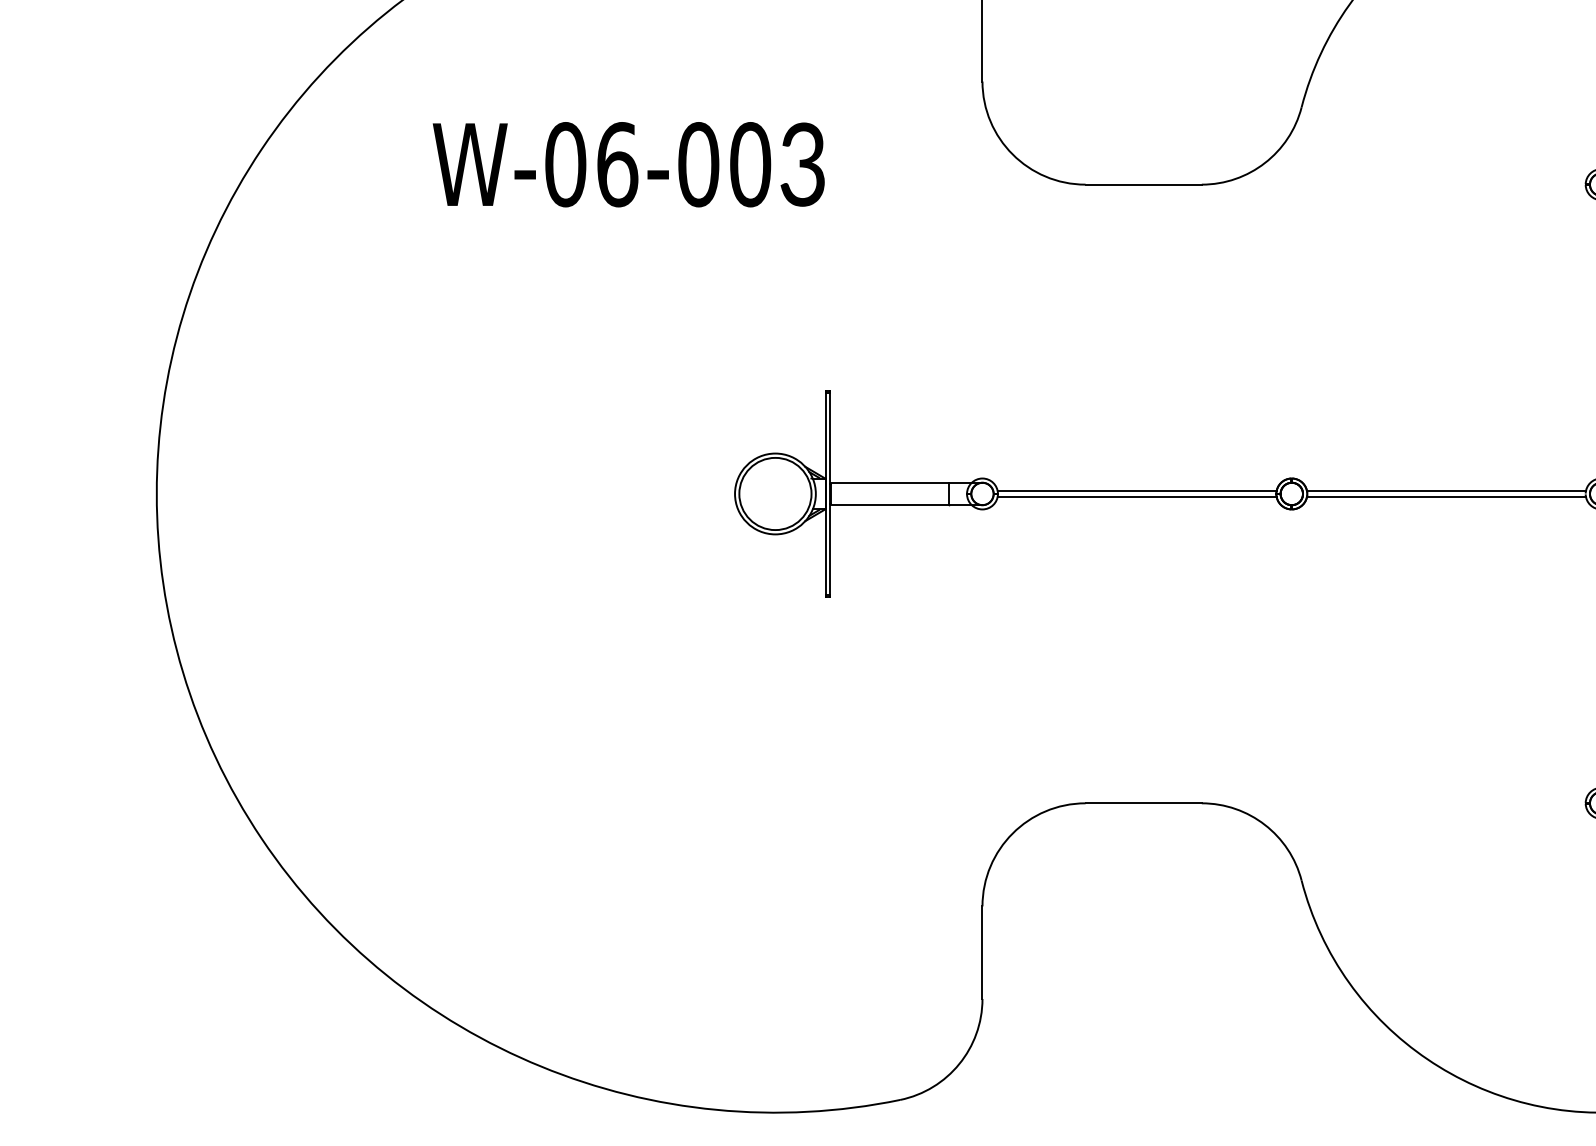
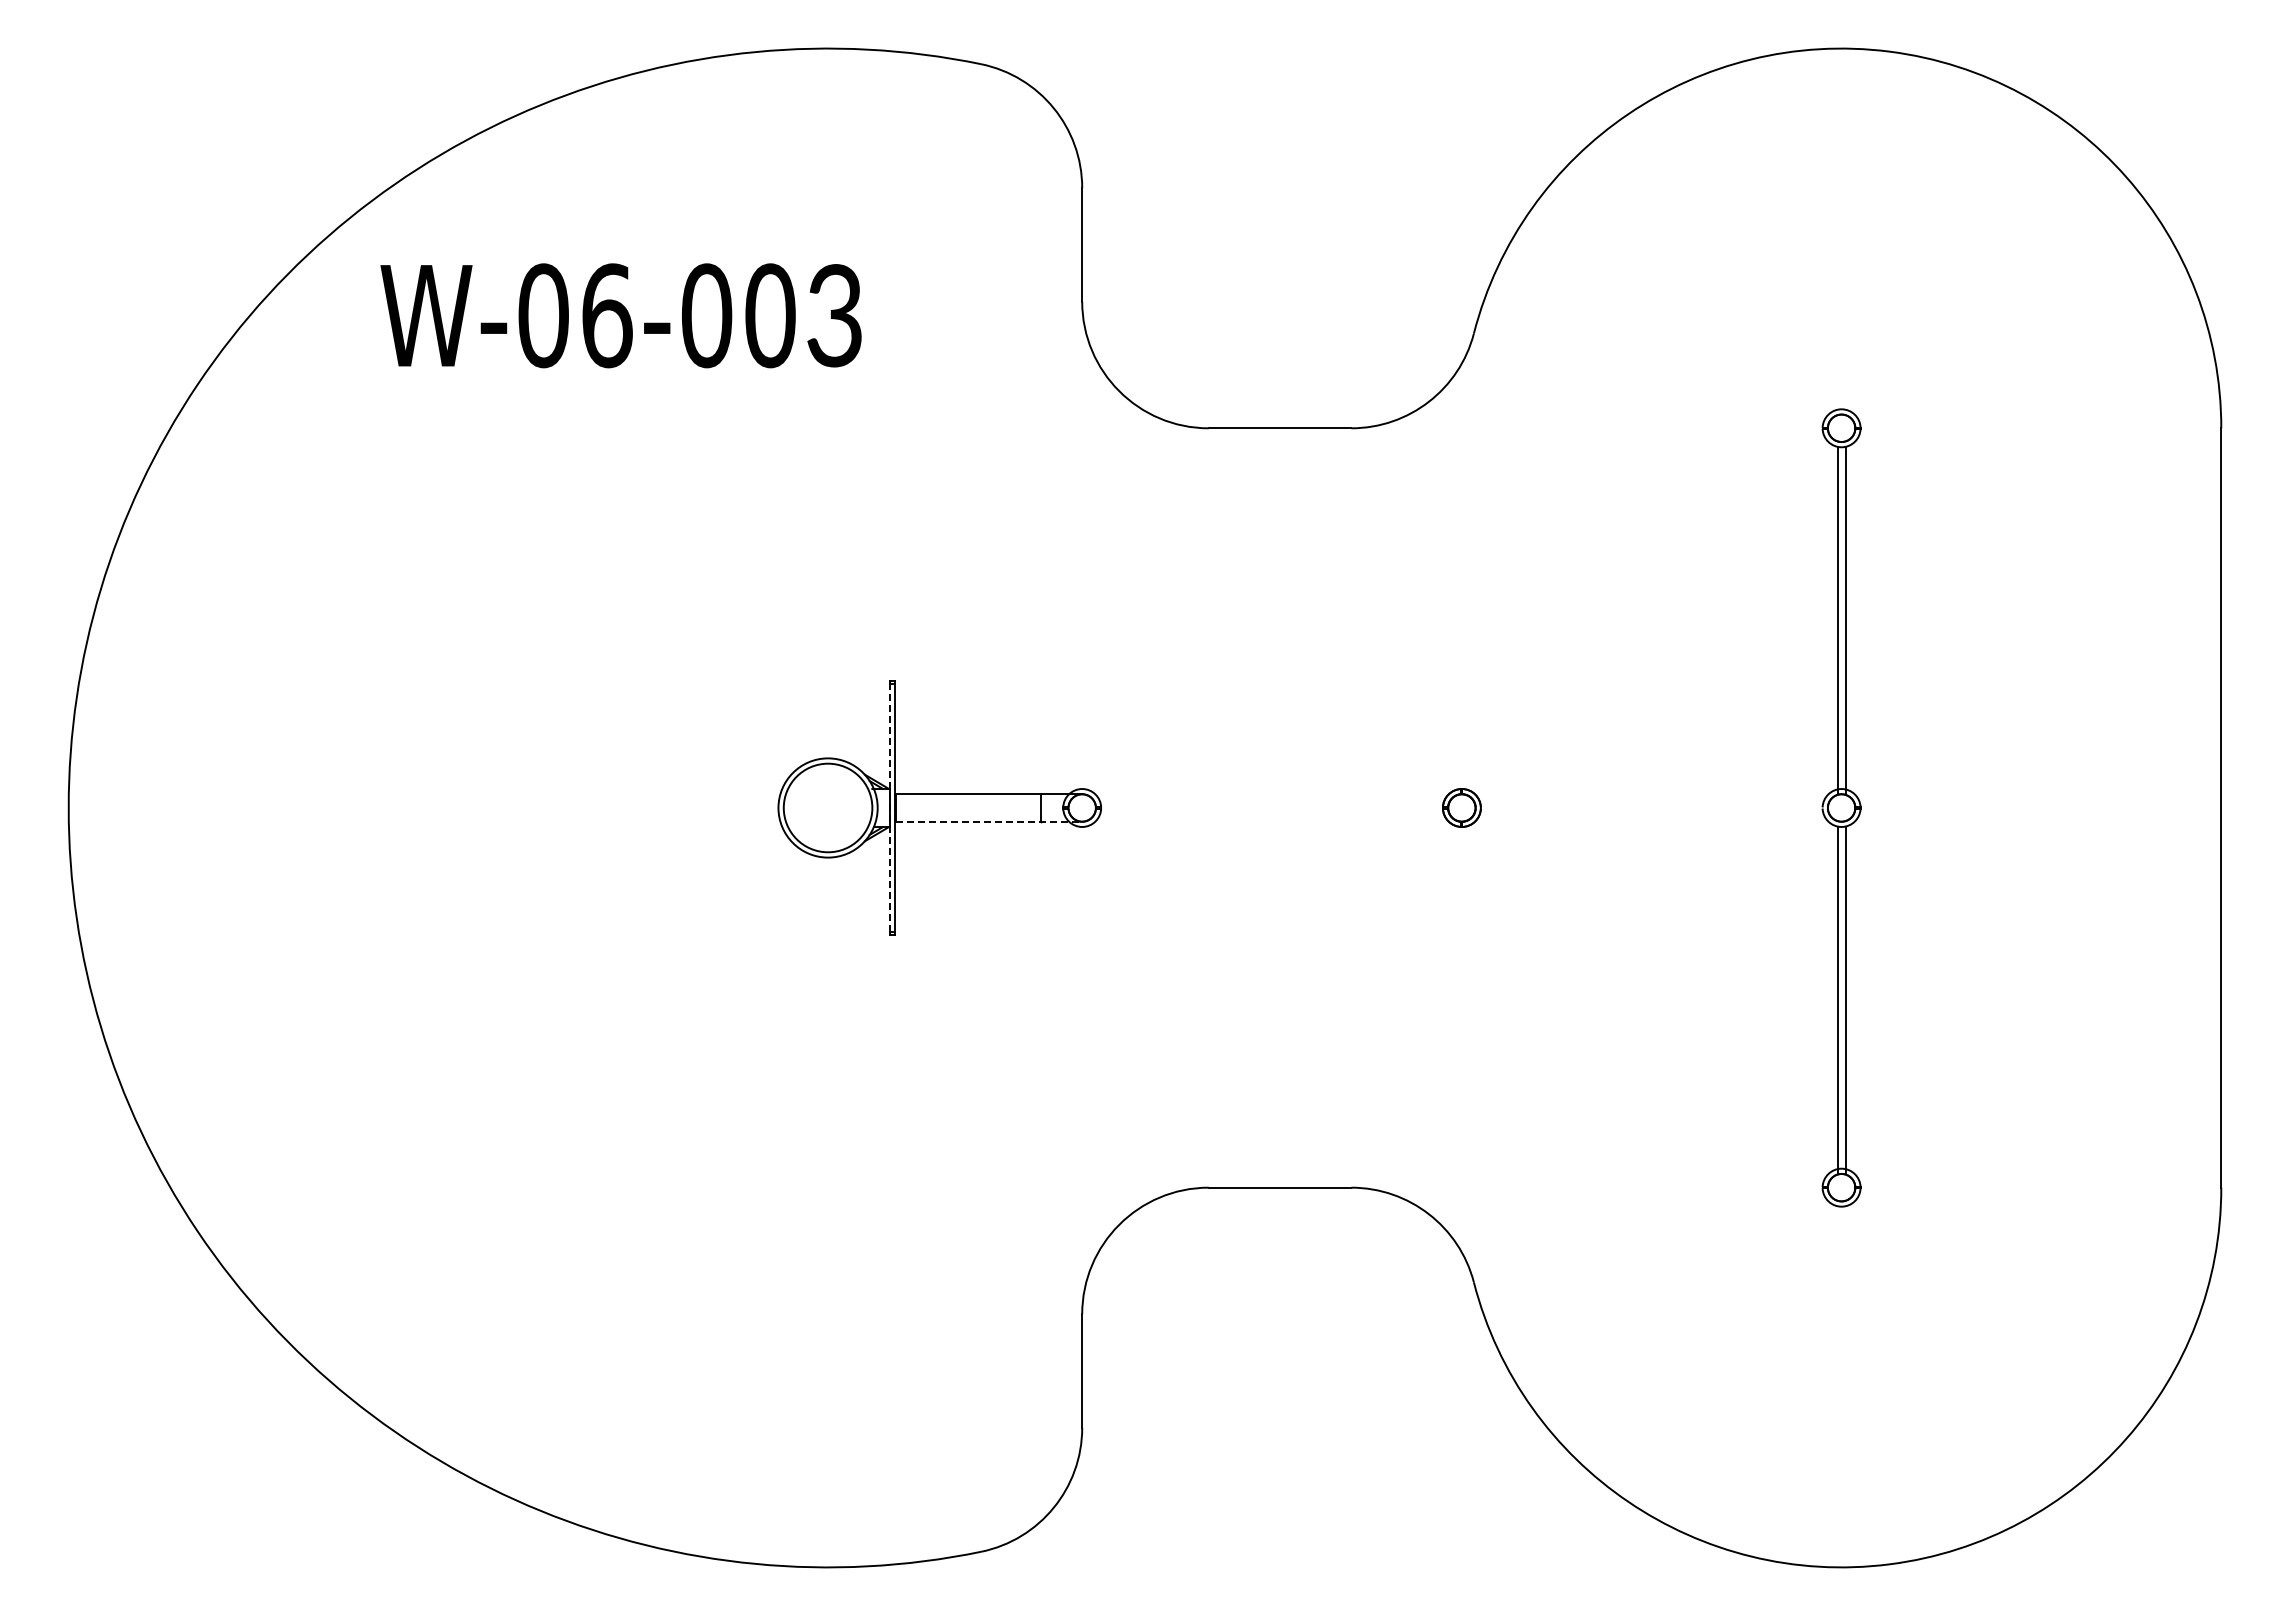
text: (628, 164) -> (620, 315), moved
line: (1136, 490) -> (1271, 803), removed
line: (1446, 490) -> (1651, 803), removed
line: (826, 493) -> (890, 807), solid -> dashed
line: (1136, 497) -> (1271, 812), removed
line: (1446, 497) -> (1651, 812), removed
line: (906, 504) -> (989, 821), solid -> dashed

